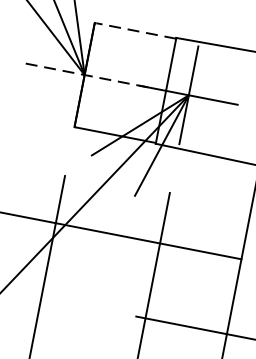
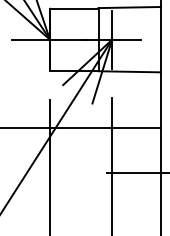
line: (135, 30) -> (74, 8), dashed -> solid
line: (83, 74) -> (49, 39), dashed -> solid

